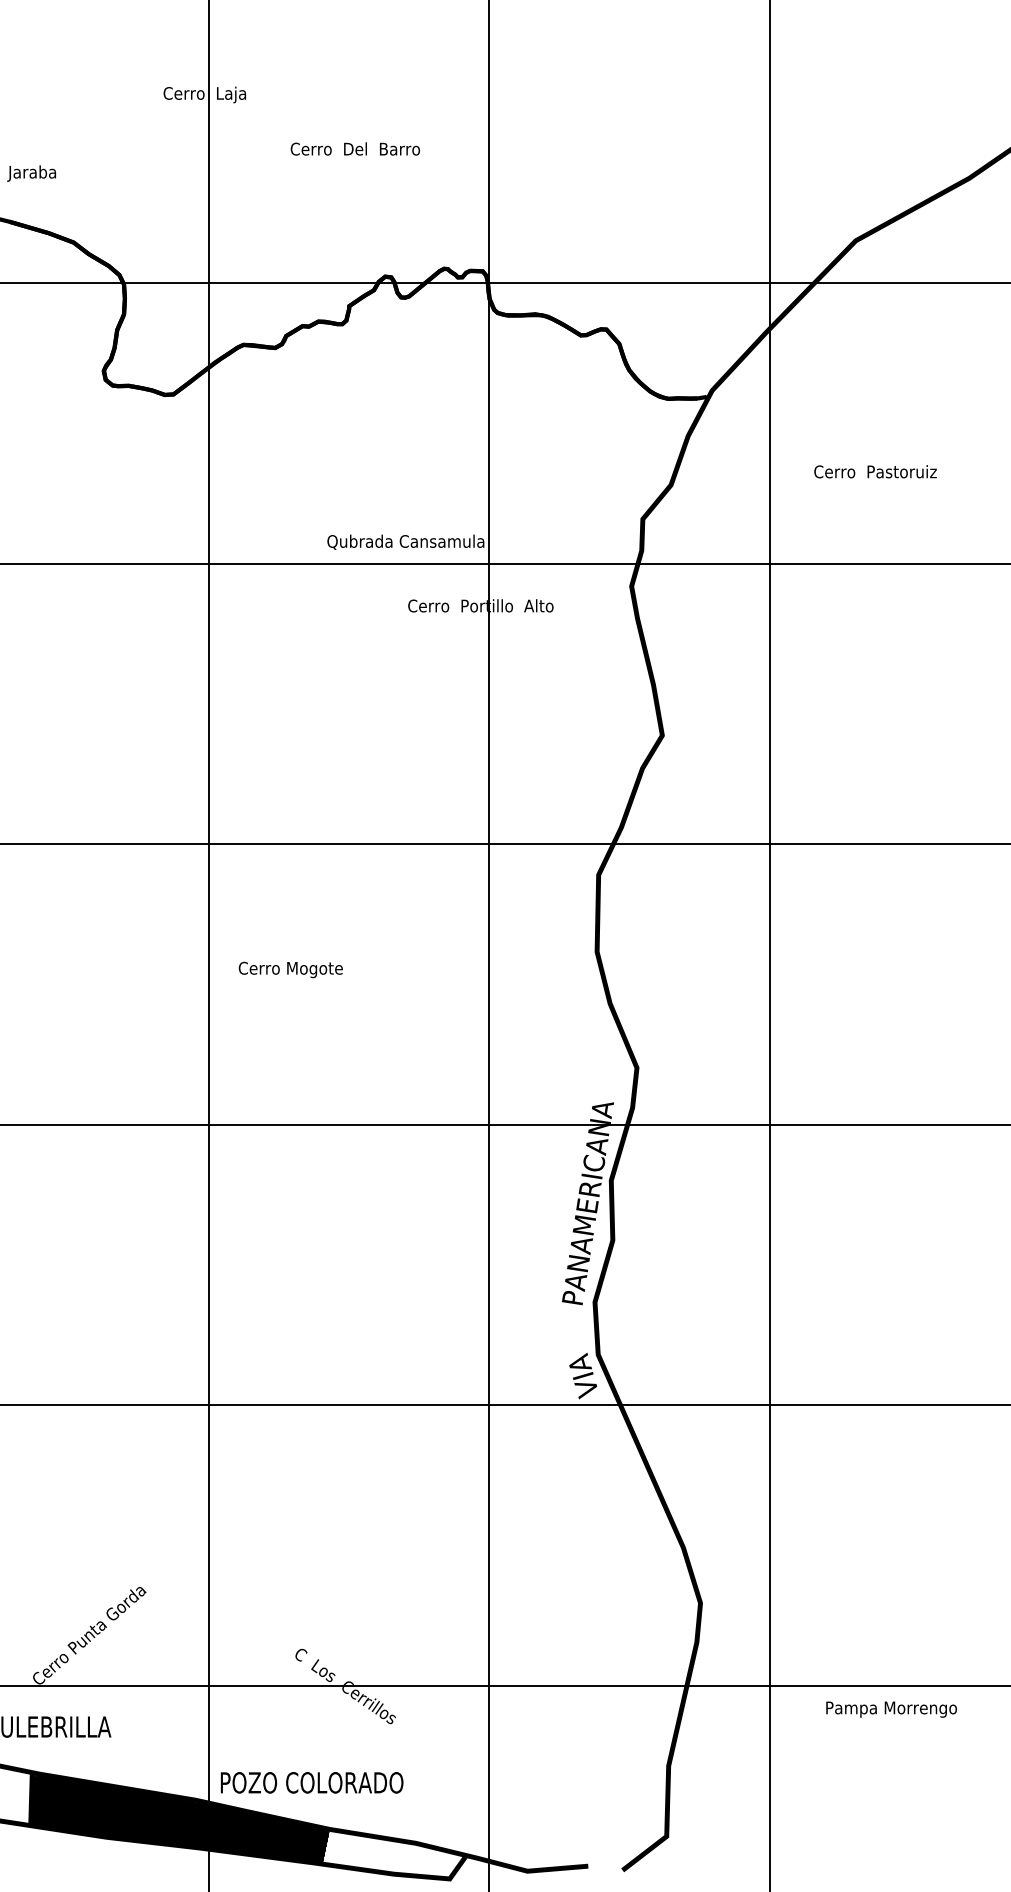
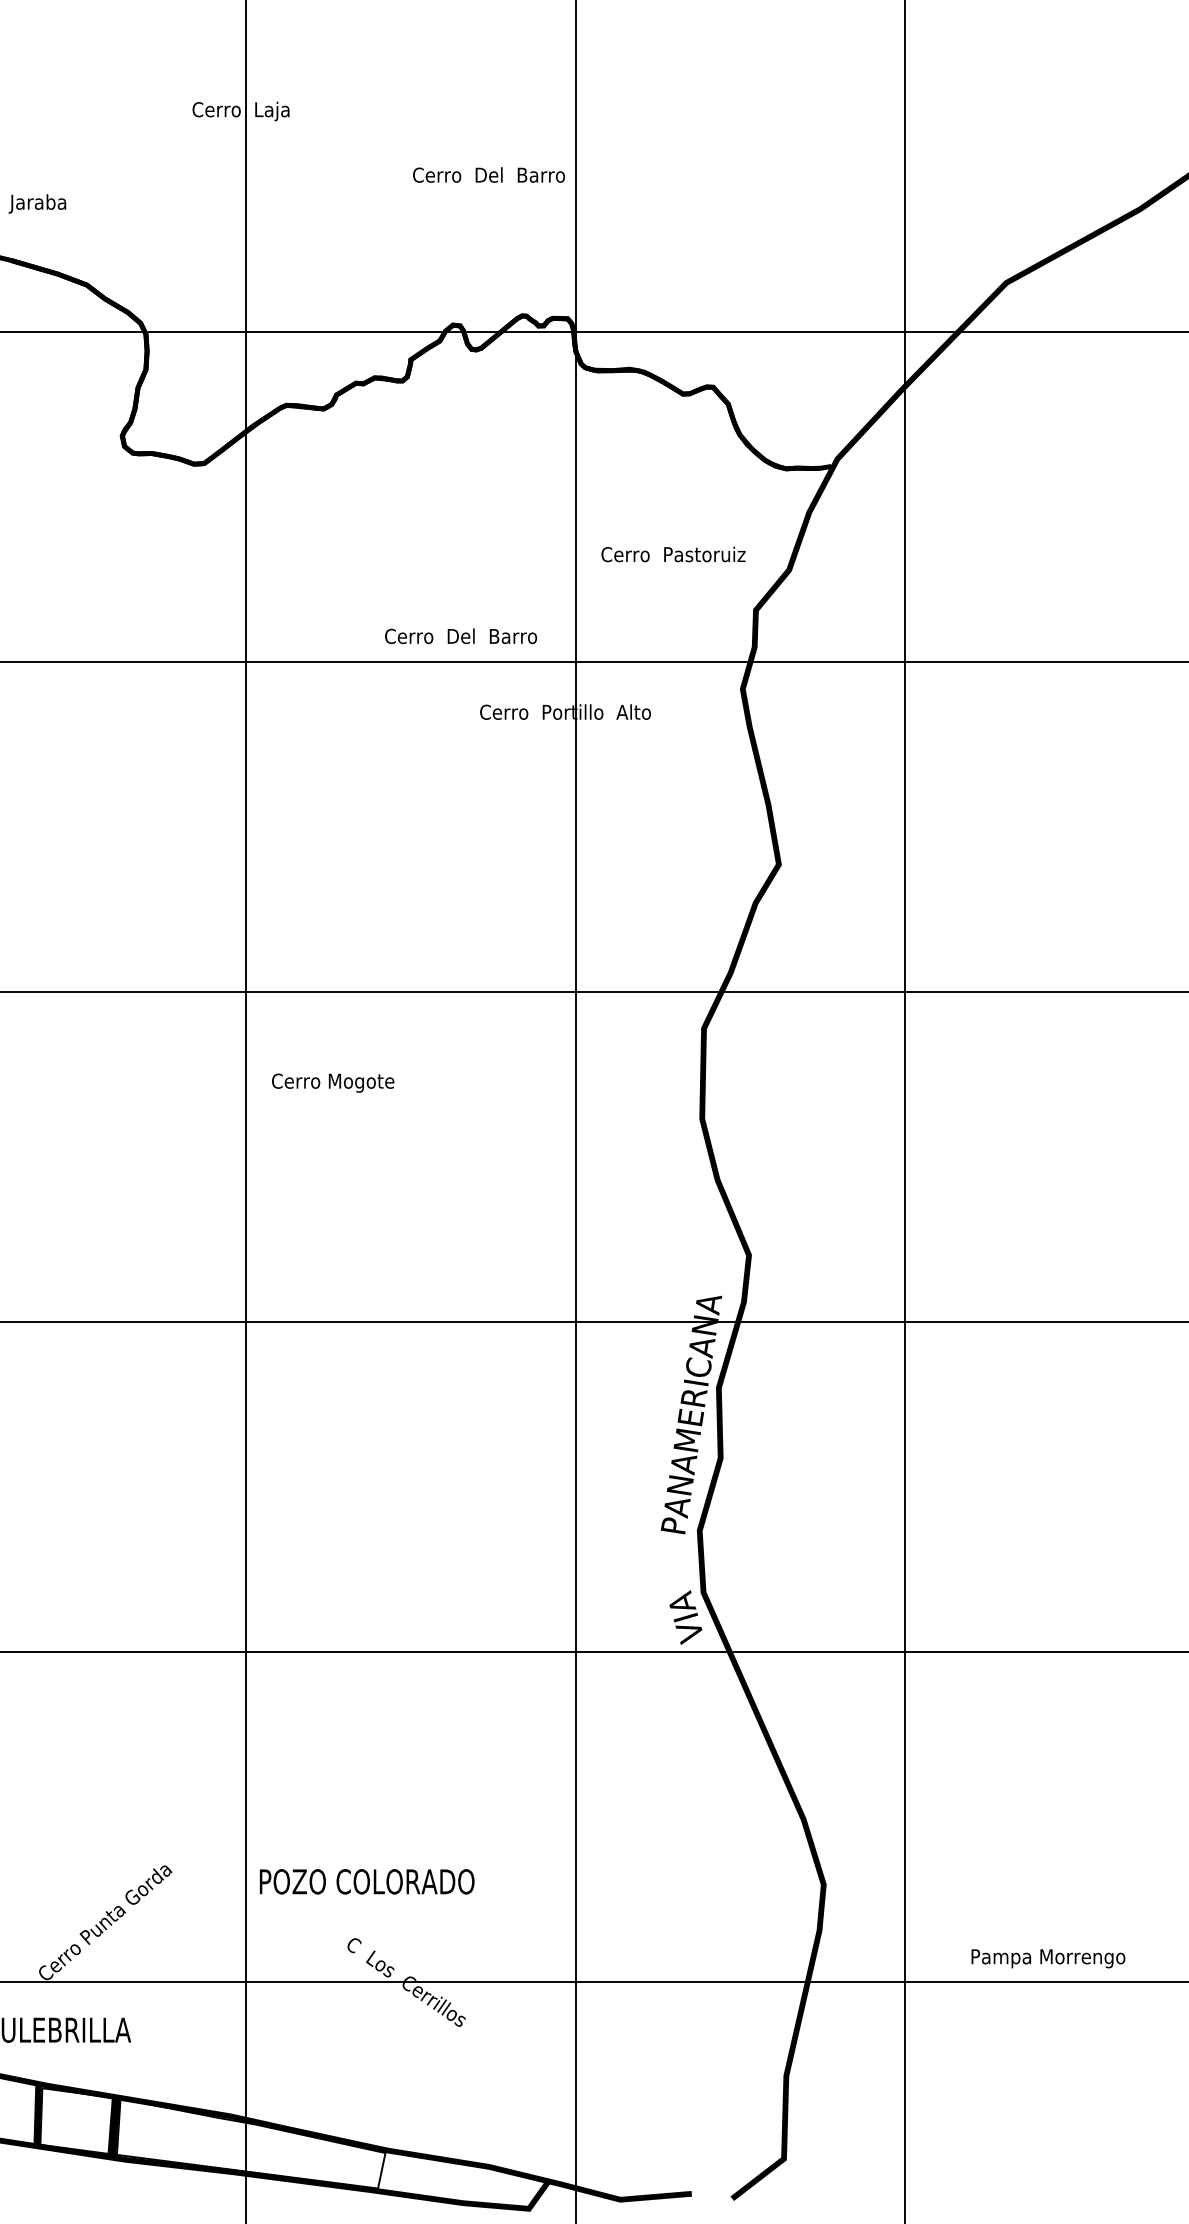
text: (354, 148) -> (488, 174), moved
text: (875, 471) -> (673, 554), moved
text: (408, 542) -> (480, 637), Qubrada Cansamula -> Cerro  Del  Barro
text: (291, 969) -> (333, 1082), moved
text: (891, 1709) -> (1048, 1958), moved
text: (312, 1782) -> (367, 1881), moved
hatch: (64, 1803) -> (76, 2120), removed
hatch: (213, 1823) -> (251, 2143), removed

